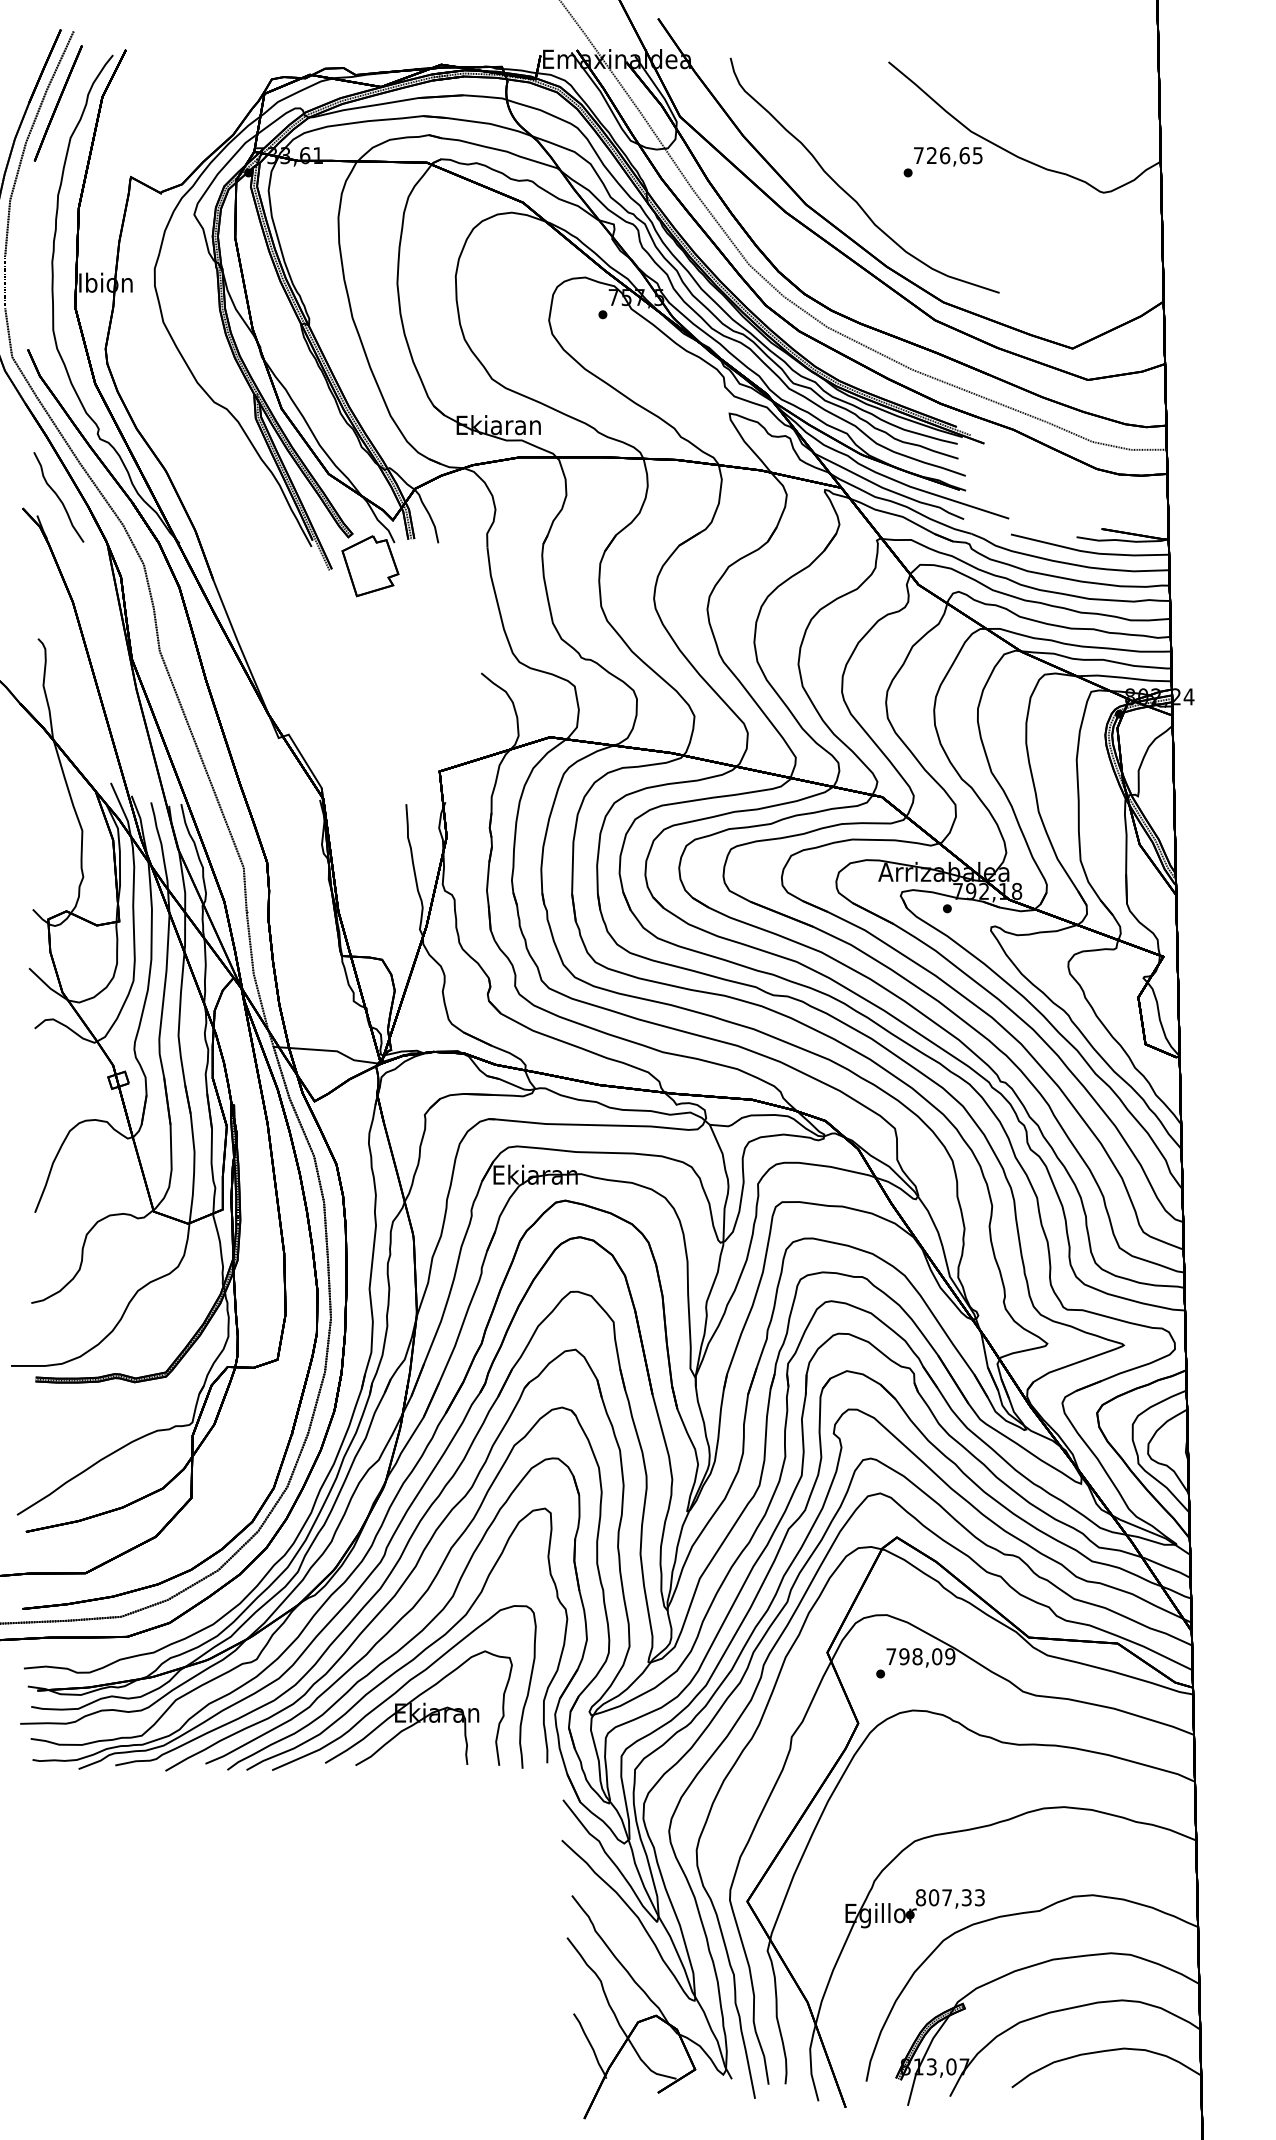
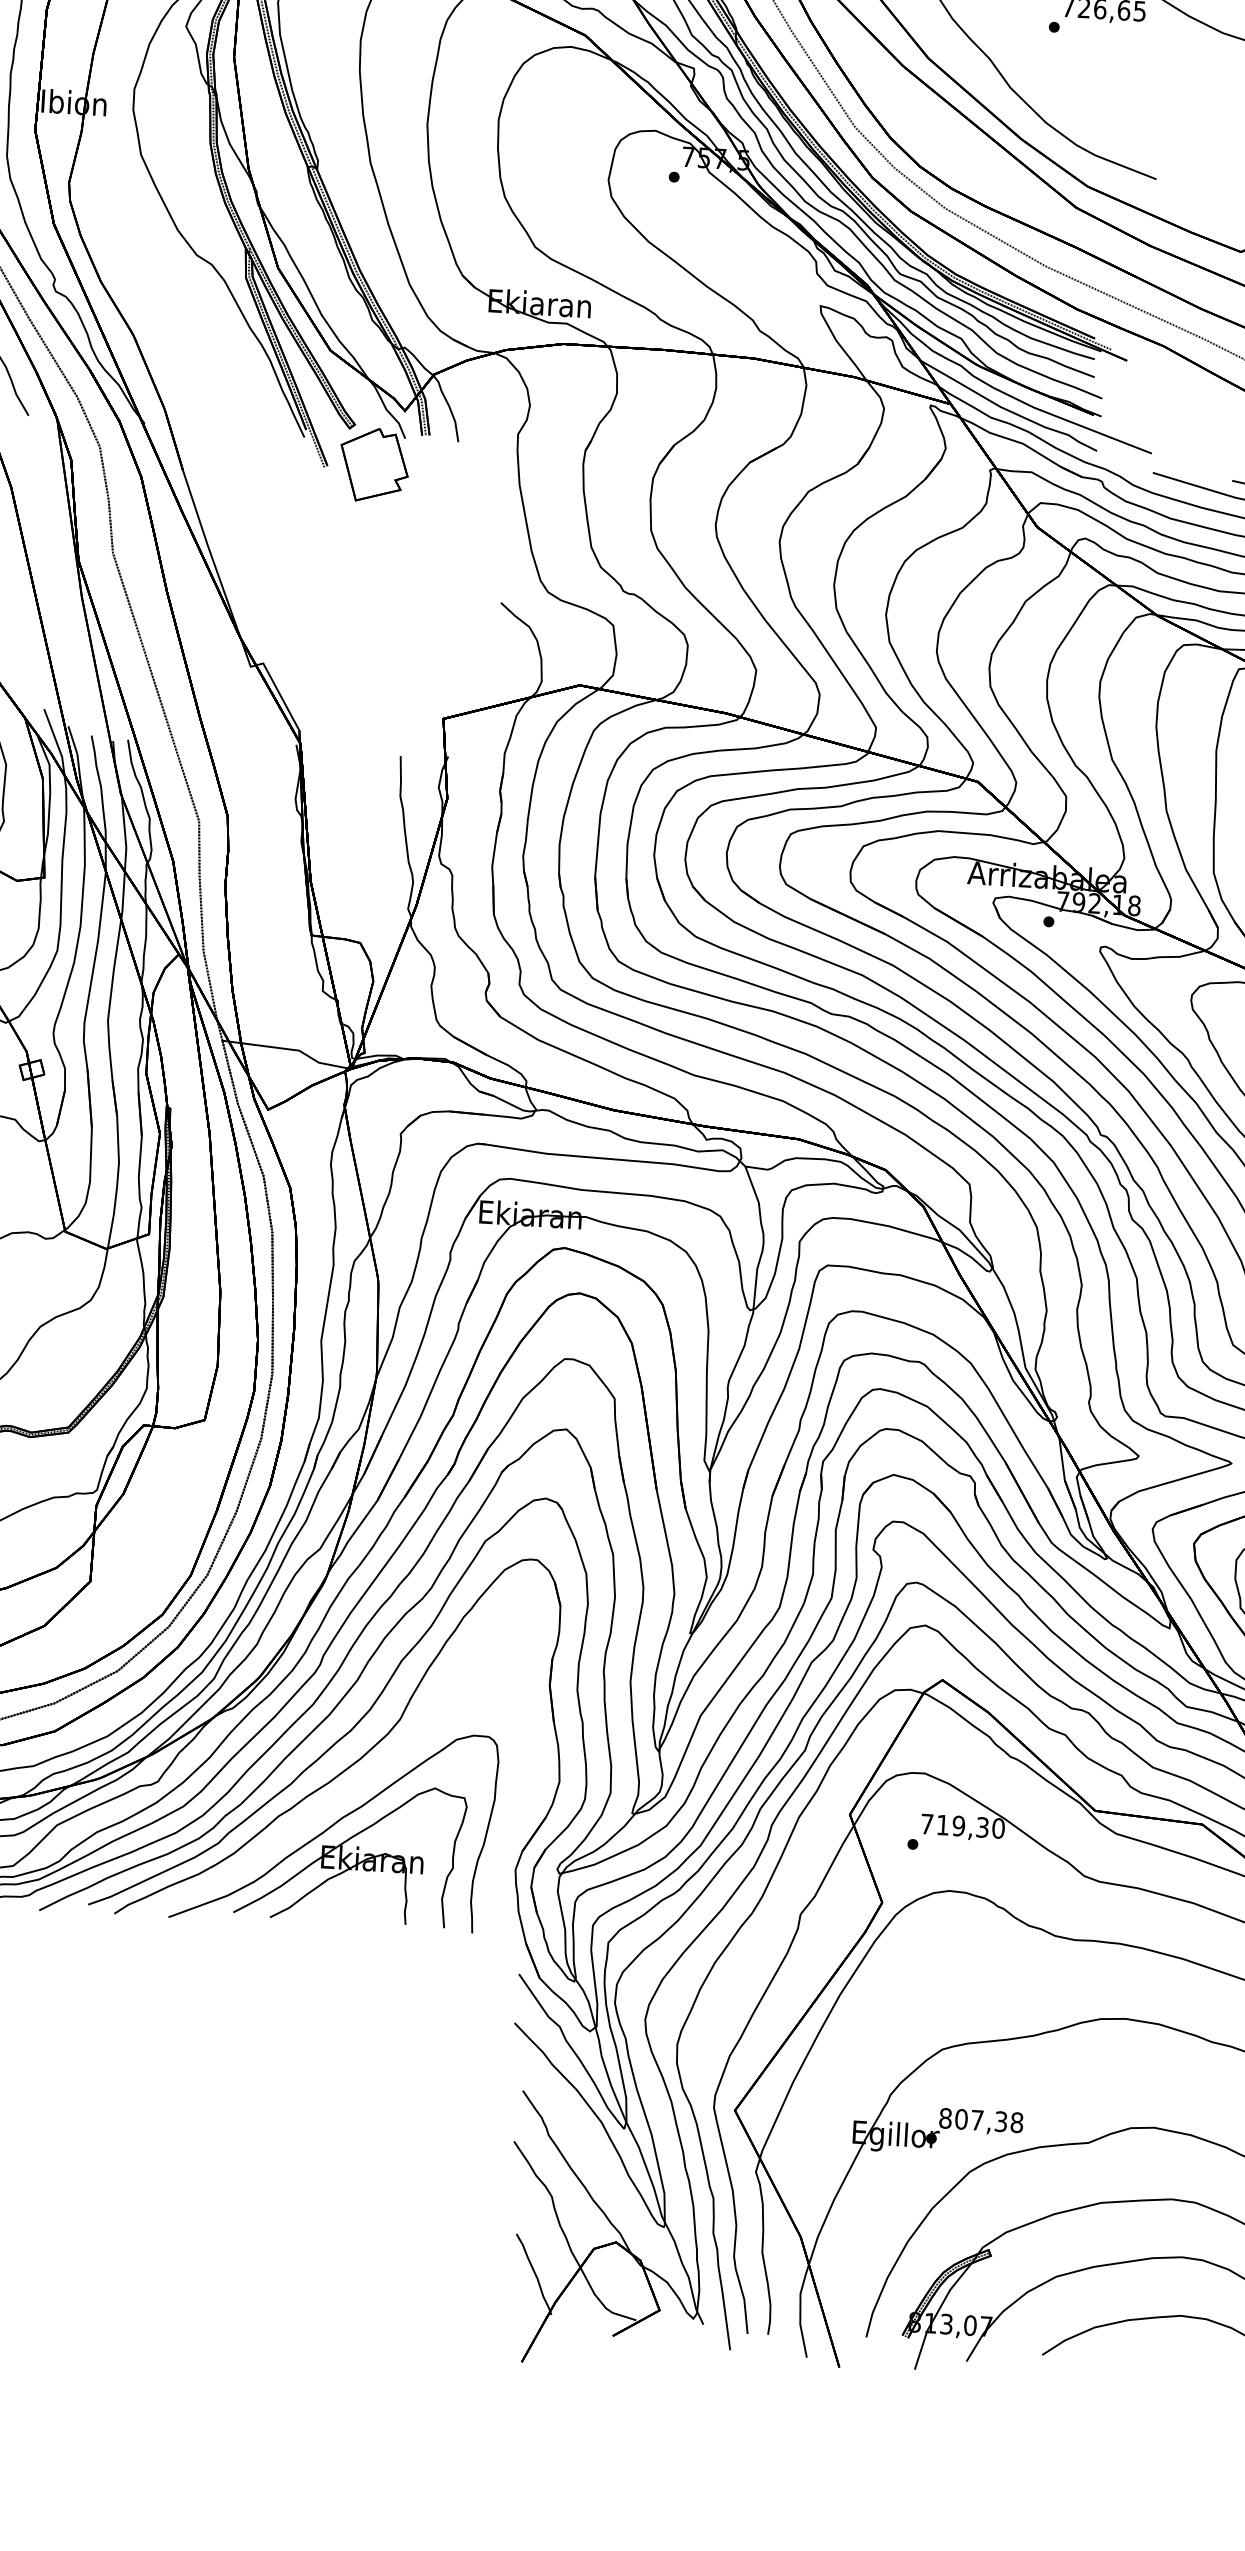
part: (418, 1653) -> (354, 1786), removed
text: (927, 1656) -> (970, 1826), 798,09 -> 719,30
text: (979, 1897) -> (1016, 2122), 807,33 -> 807,38

